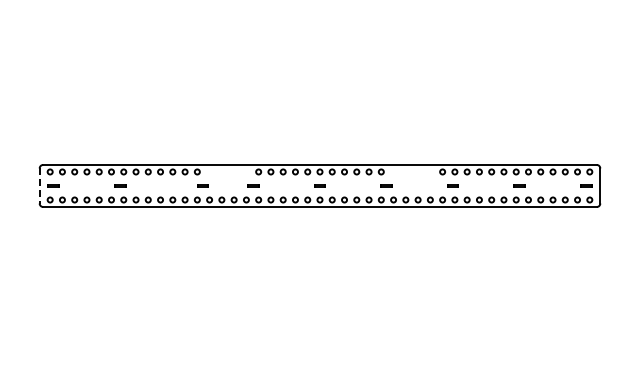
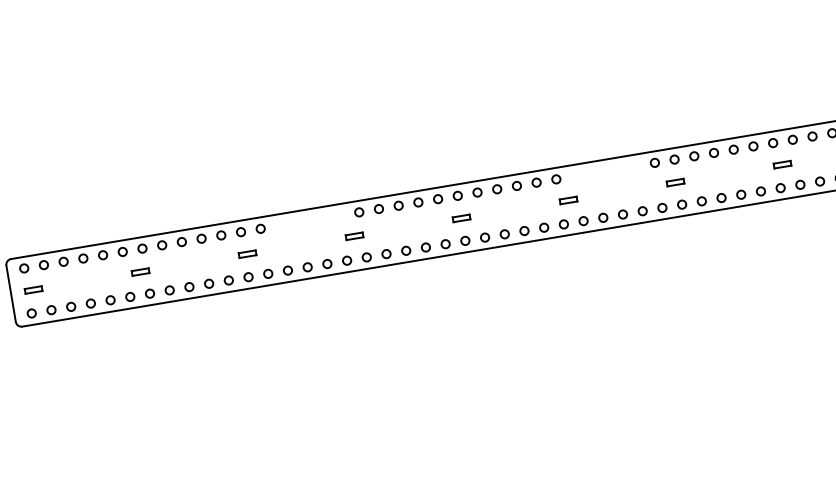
part: (202, 185) -> (246, 253), moved
line: (39, 186) -> (10, 294), dashed -> solid

